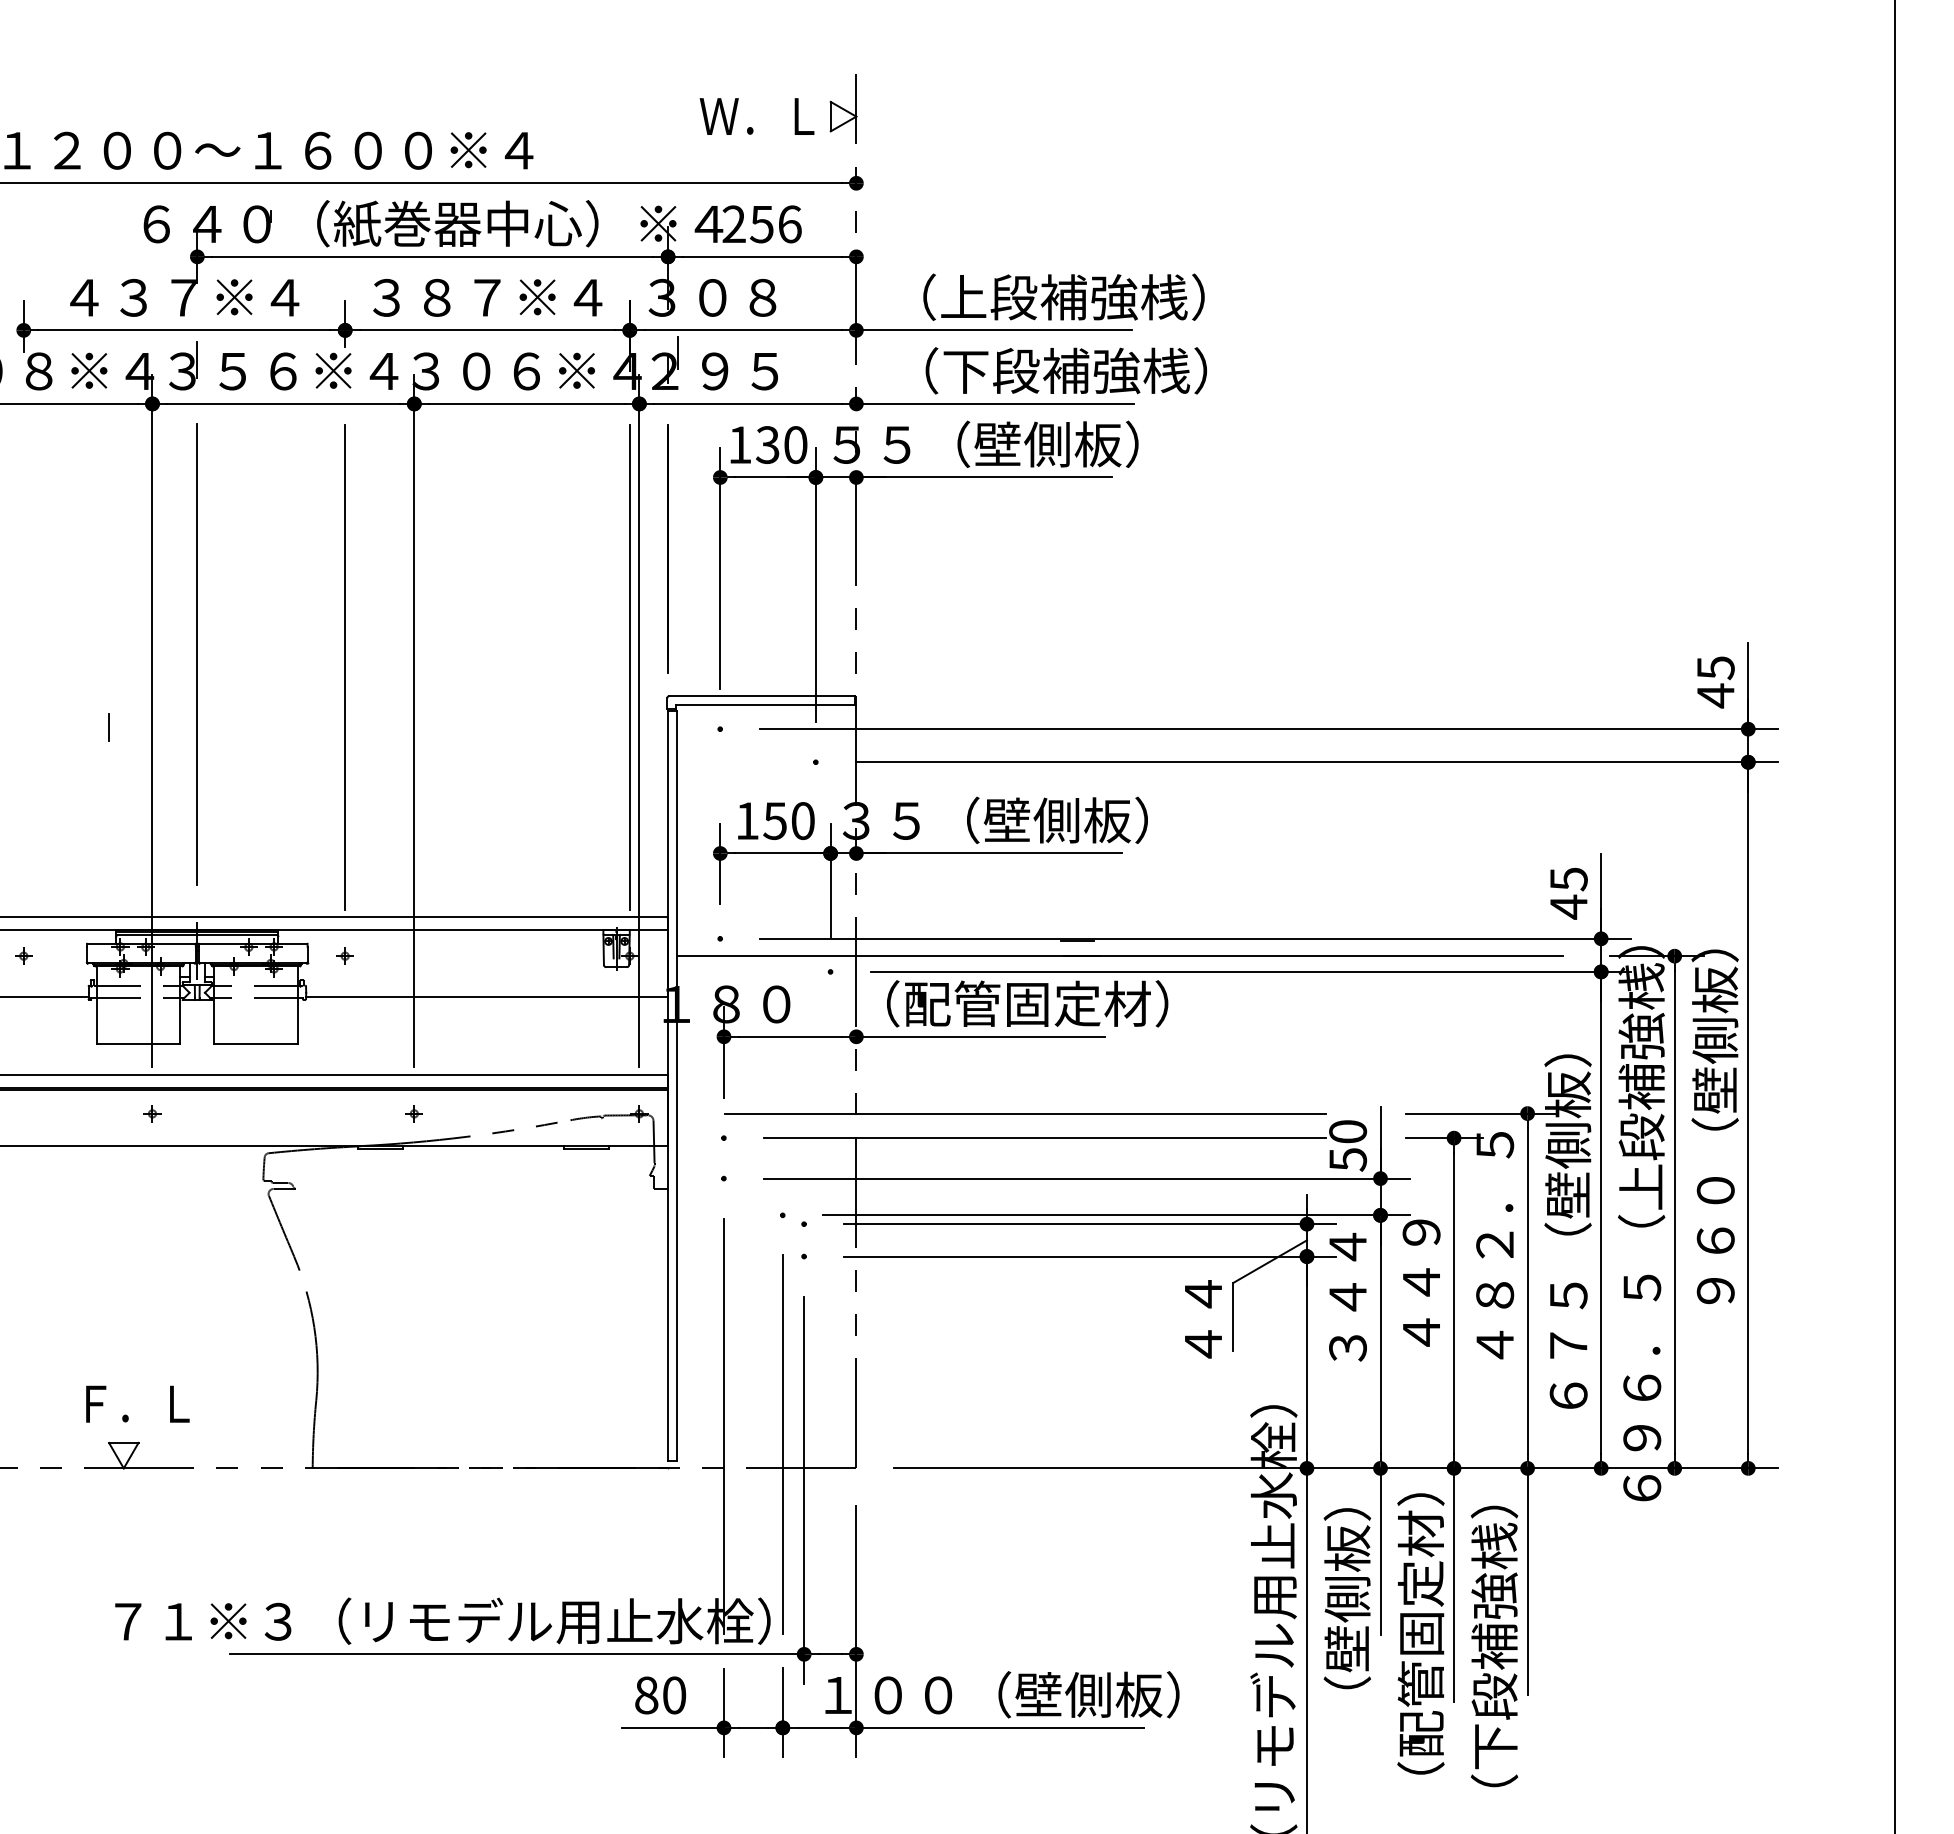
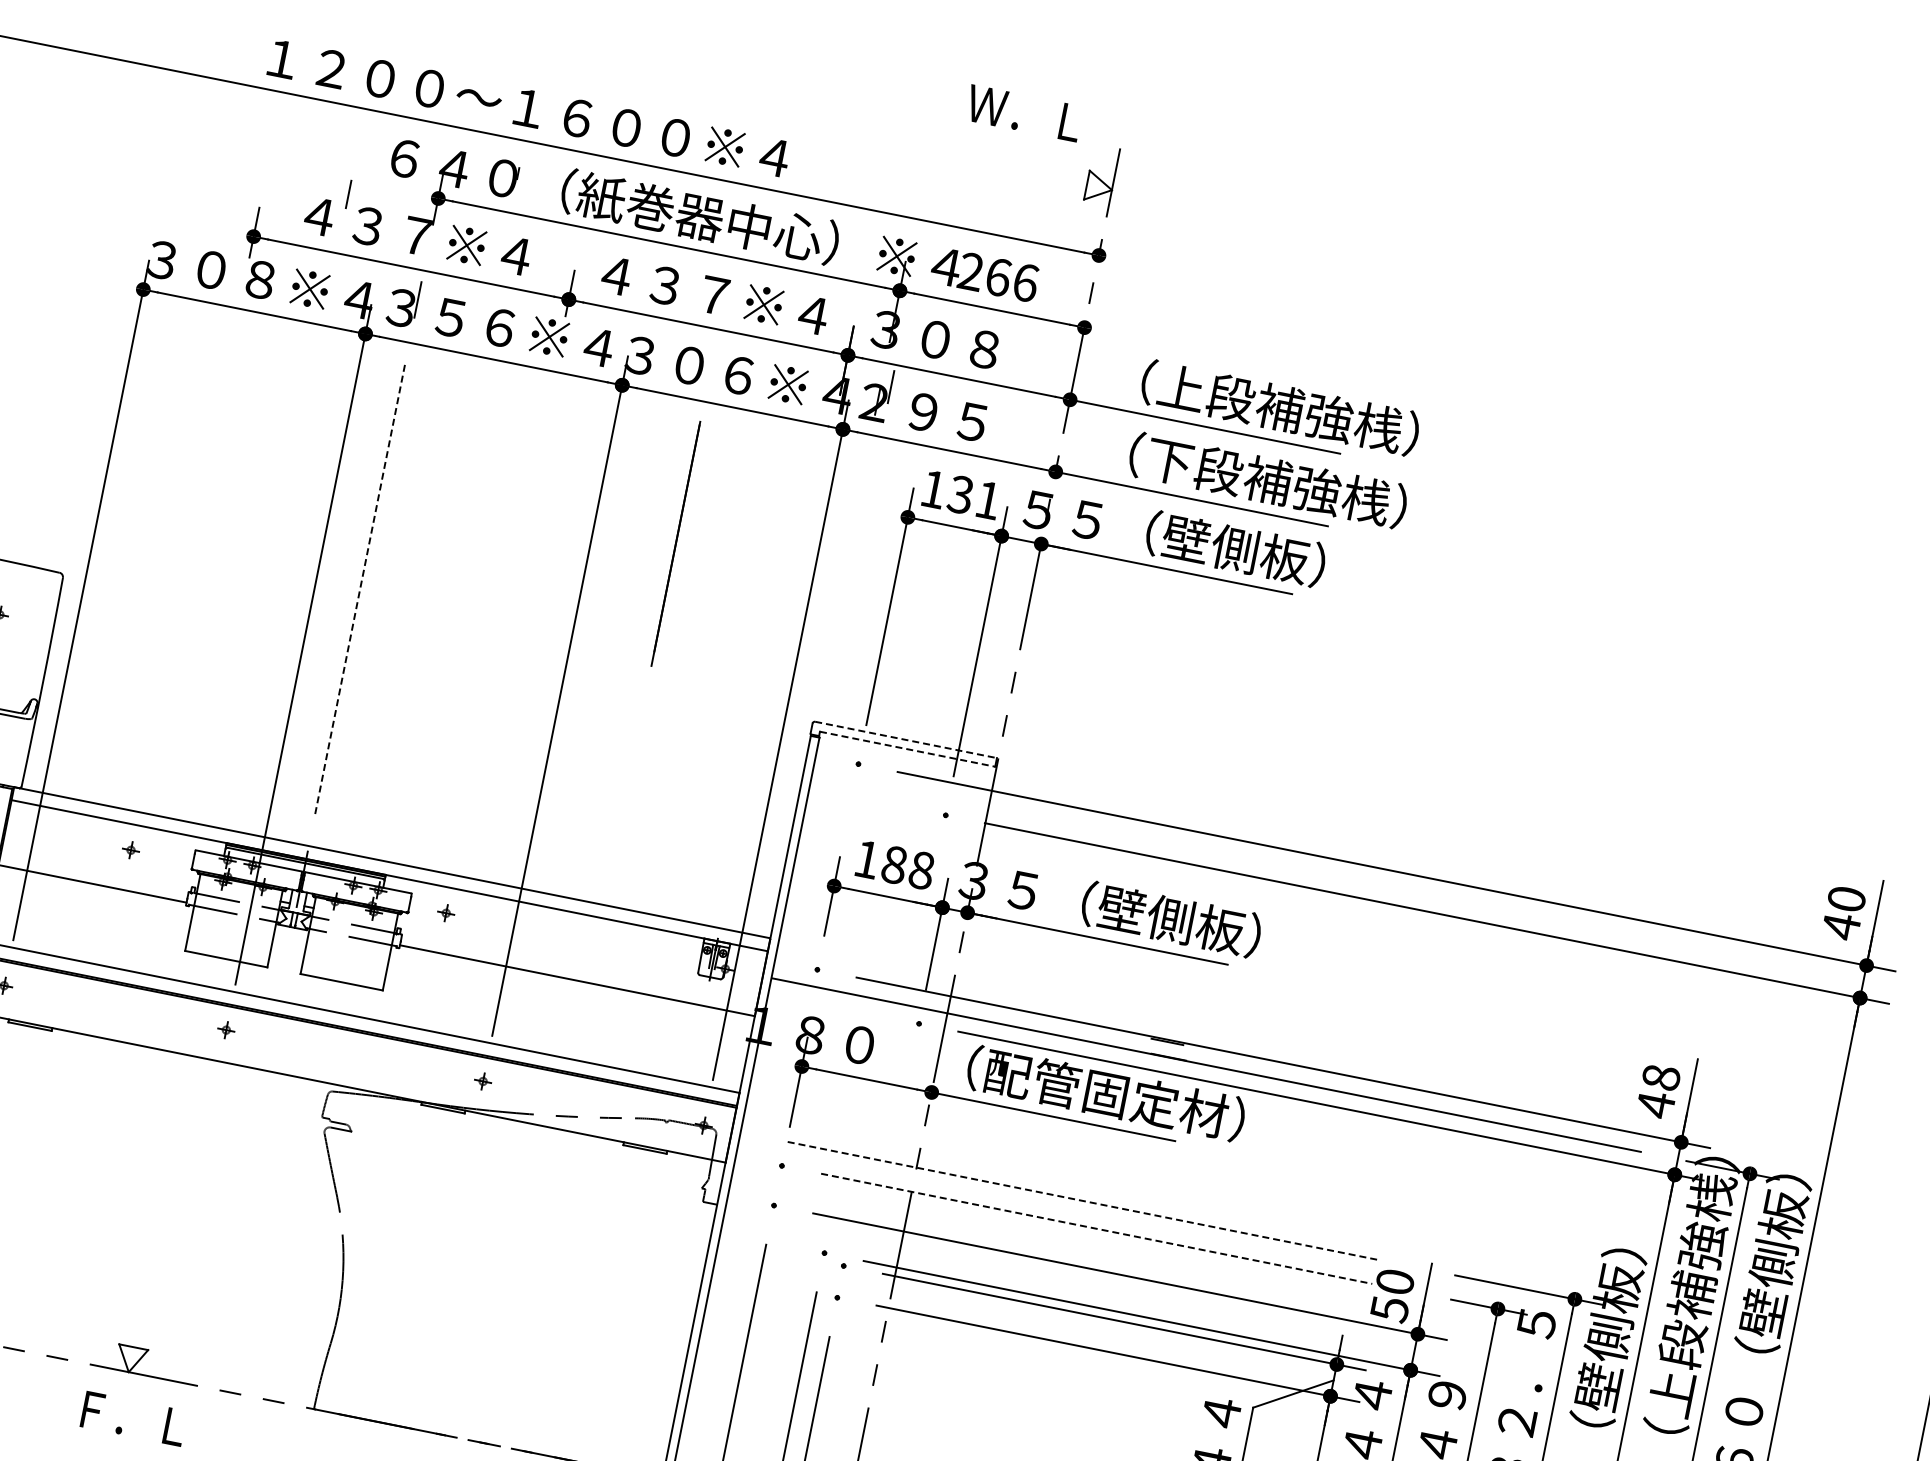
text: (756, 116) -> (1023, 113), moved
text: (761, 224) -> (997, 277), 256 -> 266
text: (411, 297) -> (640, 280), ３８７※４ -> ４３７※４
text: (795, 445) -> (987, 500), 130 -> 131
line: (667, 548) -> (675, 543), moved
line: (197, 653) -> (360, 587), solid -> dashed
line: (345, 666) -> (503, 629), removed
line: (629, 666) -> (781, 684), removed
text: (1715, 668) -> (1846, 899), 45 -> 40
line: (762, 696) -> (906, 740), solid -> dashed
line: (765, 704) -> (907, 748), solid -> dashed
line: (108, 727) -> (348, 194), moved
text: (788, 820) -> (907, 867), 150 -> 188
text: (1568, 879) -> (1660, 1077), 45 -> 48
line: (1025, 1113) -> (1082, 1200), solid -> dashed
line: (1045, 1138) -> (1097, 1229), solid -> dashed
text: (137, 1403) -> (133, 1418), moved

